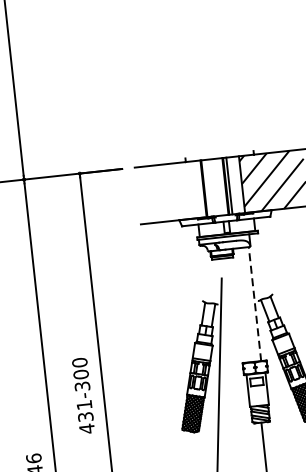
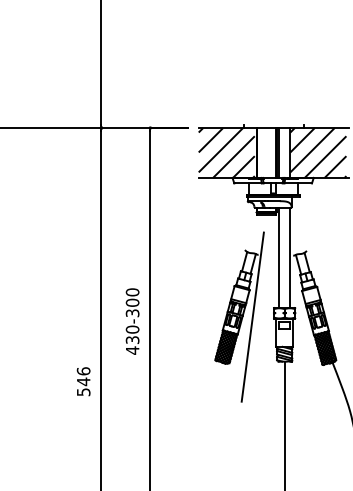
hatch: (169, 192) -> (226, 152), added
line: (255, 303) -> (290, 257), dashed -> solid
line: (242, 304) -> (279, 257), added
text: (84, 404) -> (132, 329), 431-300 -> 430-300

